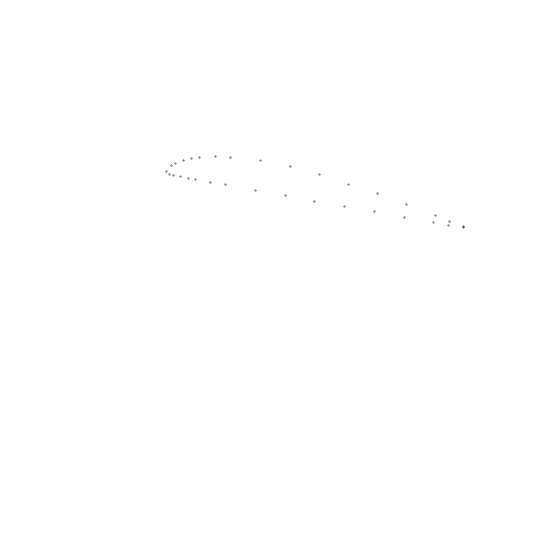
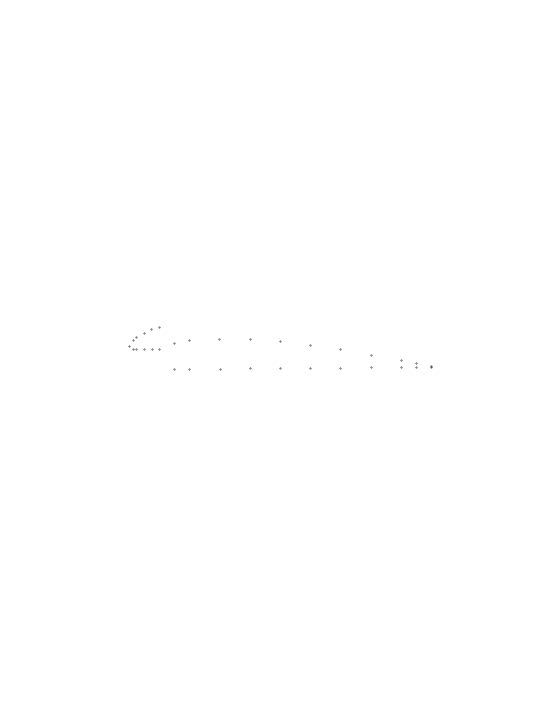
part: (183, 166) -> (144, 338), moved

